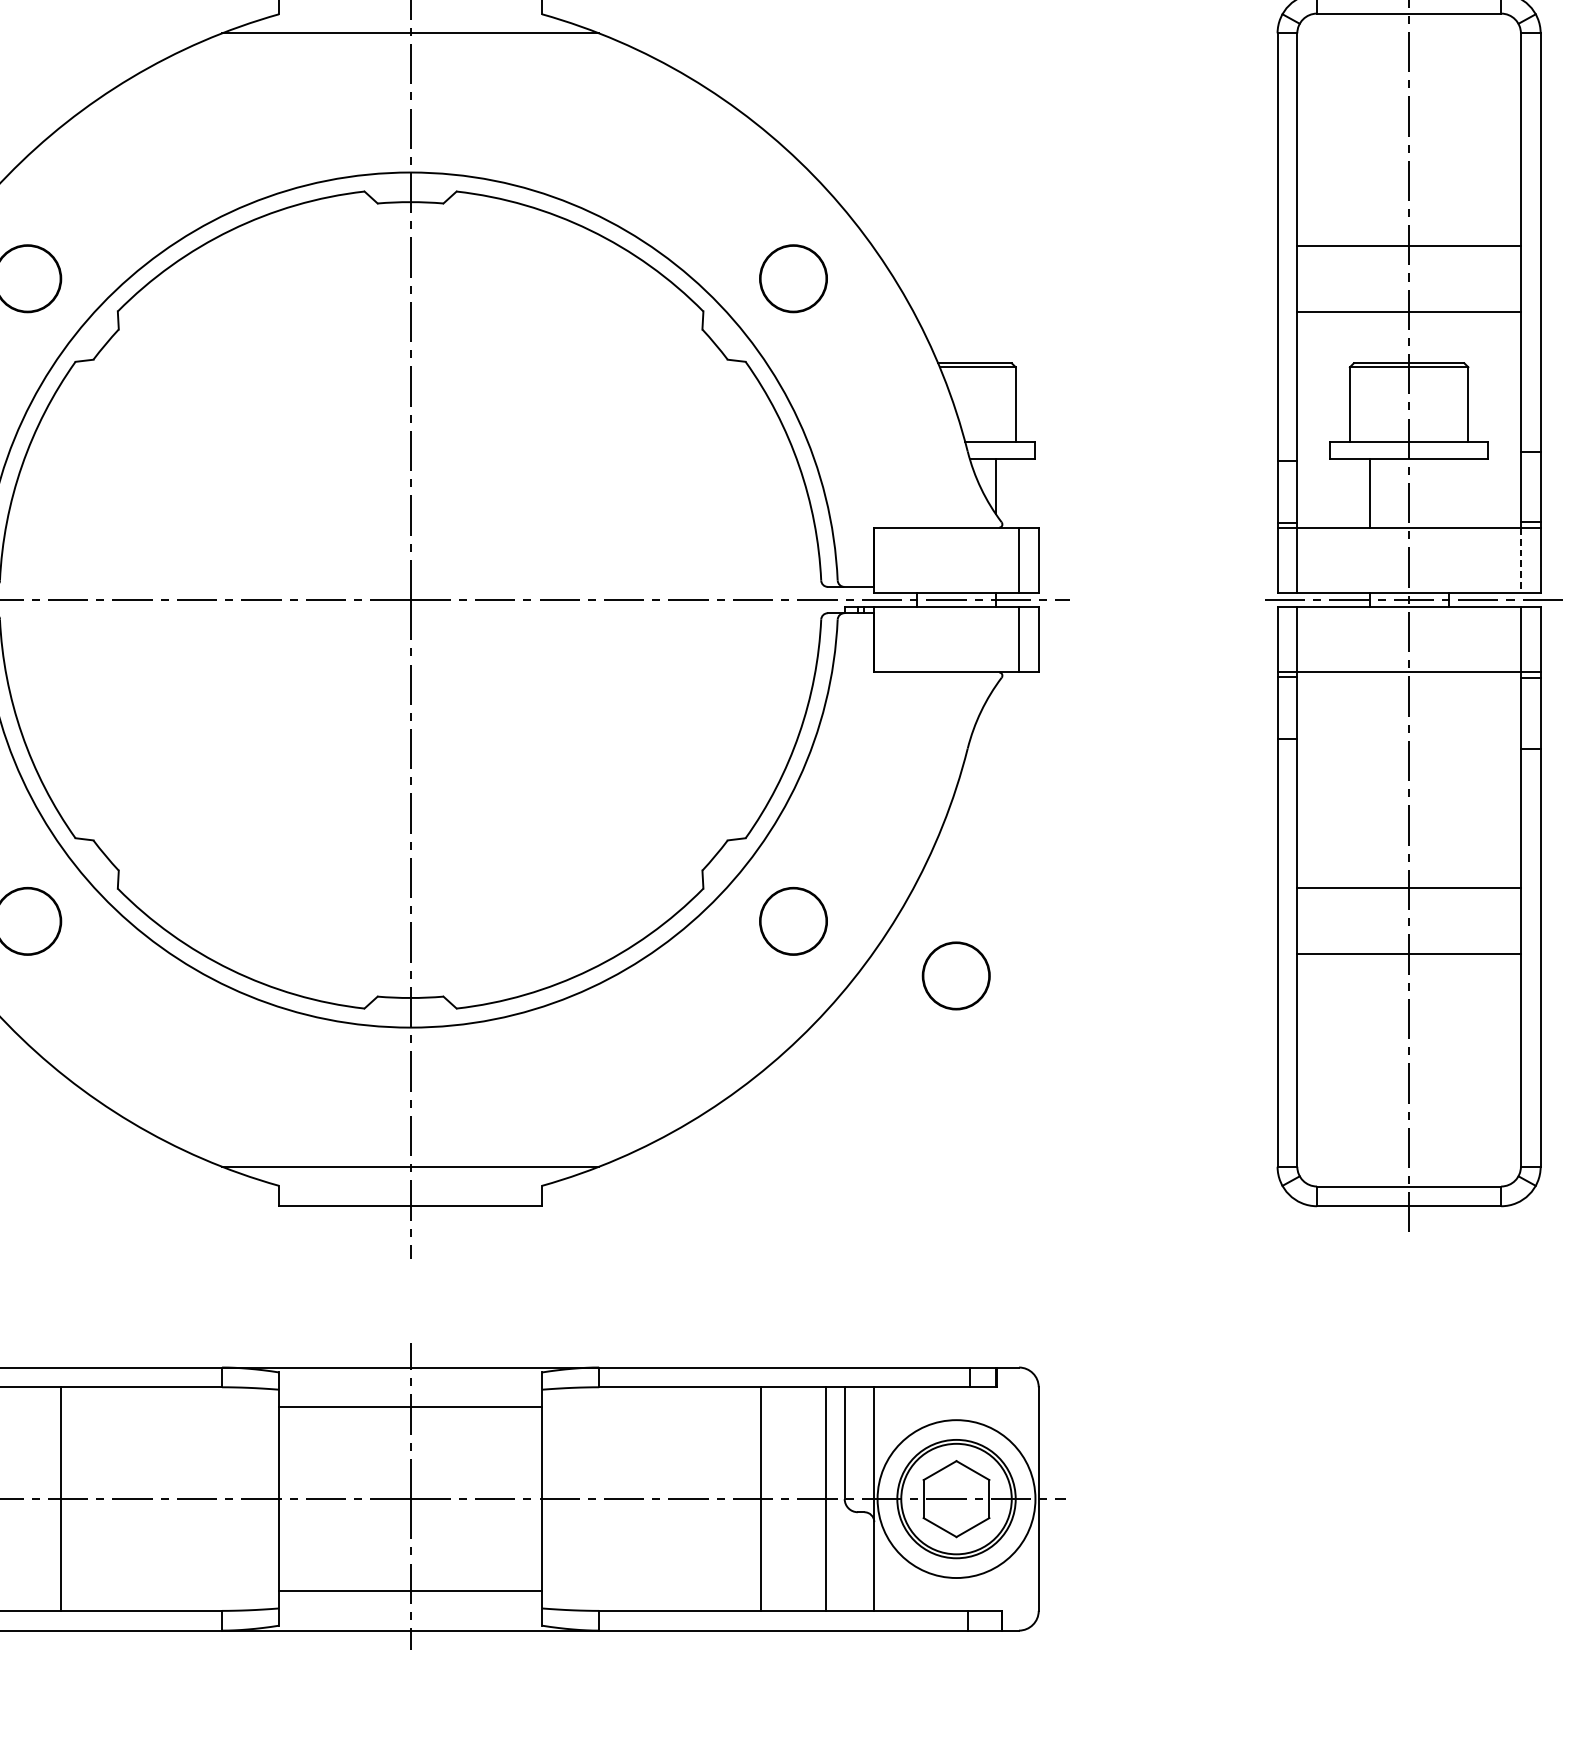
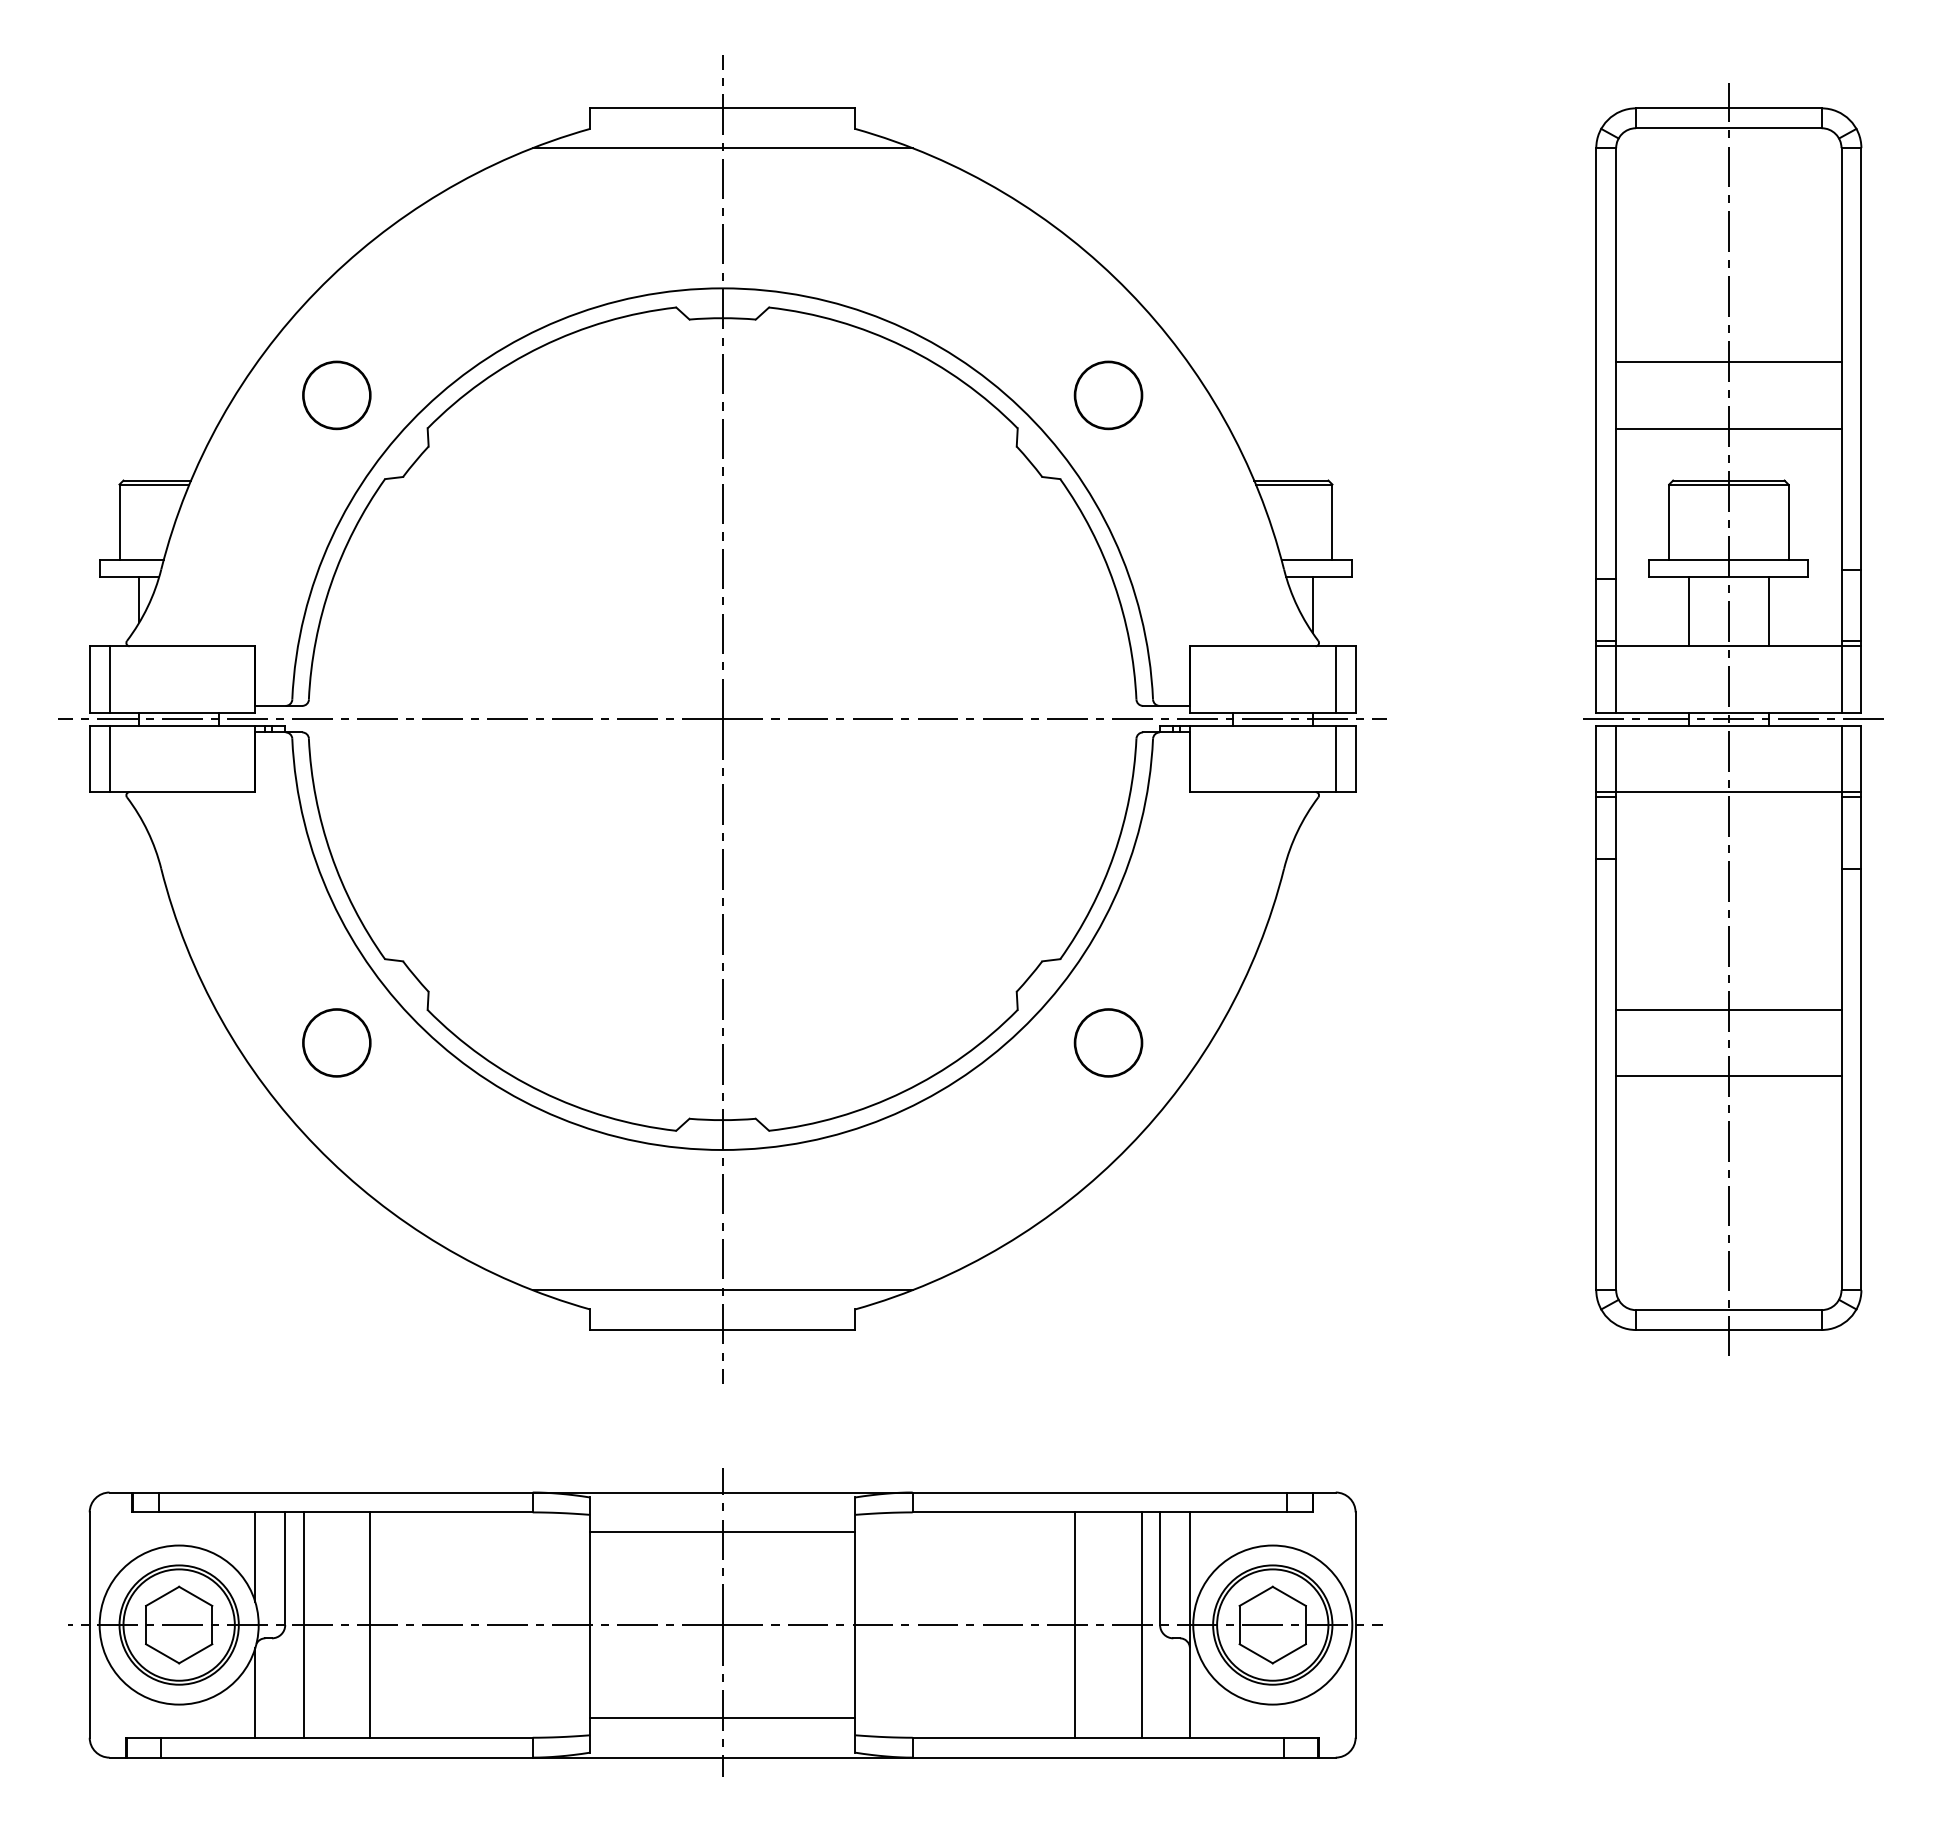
line: (1448, 493) -> (1768, 611), added
line: (1520, 560) -> (1841, 679), dashed -> solid
part: (956, 975) -> (1272, 1097), removed

